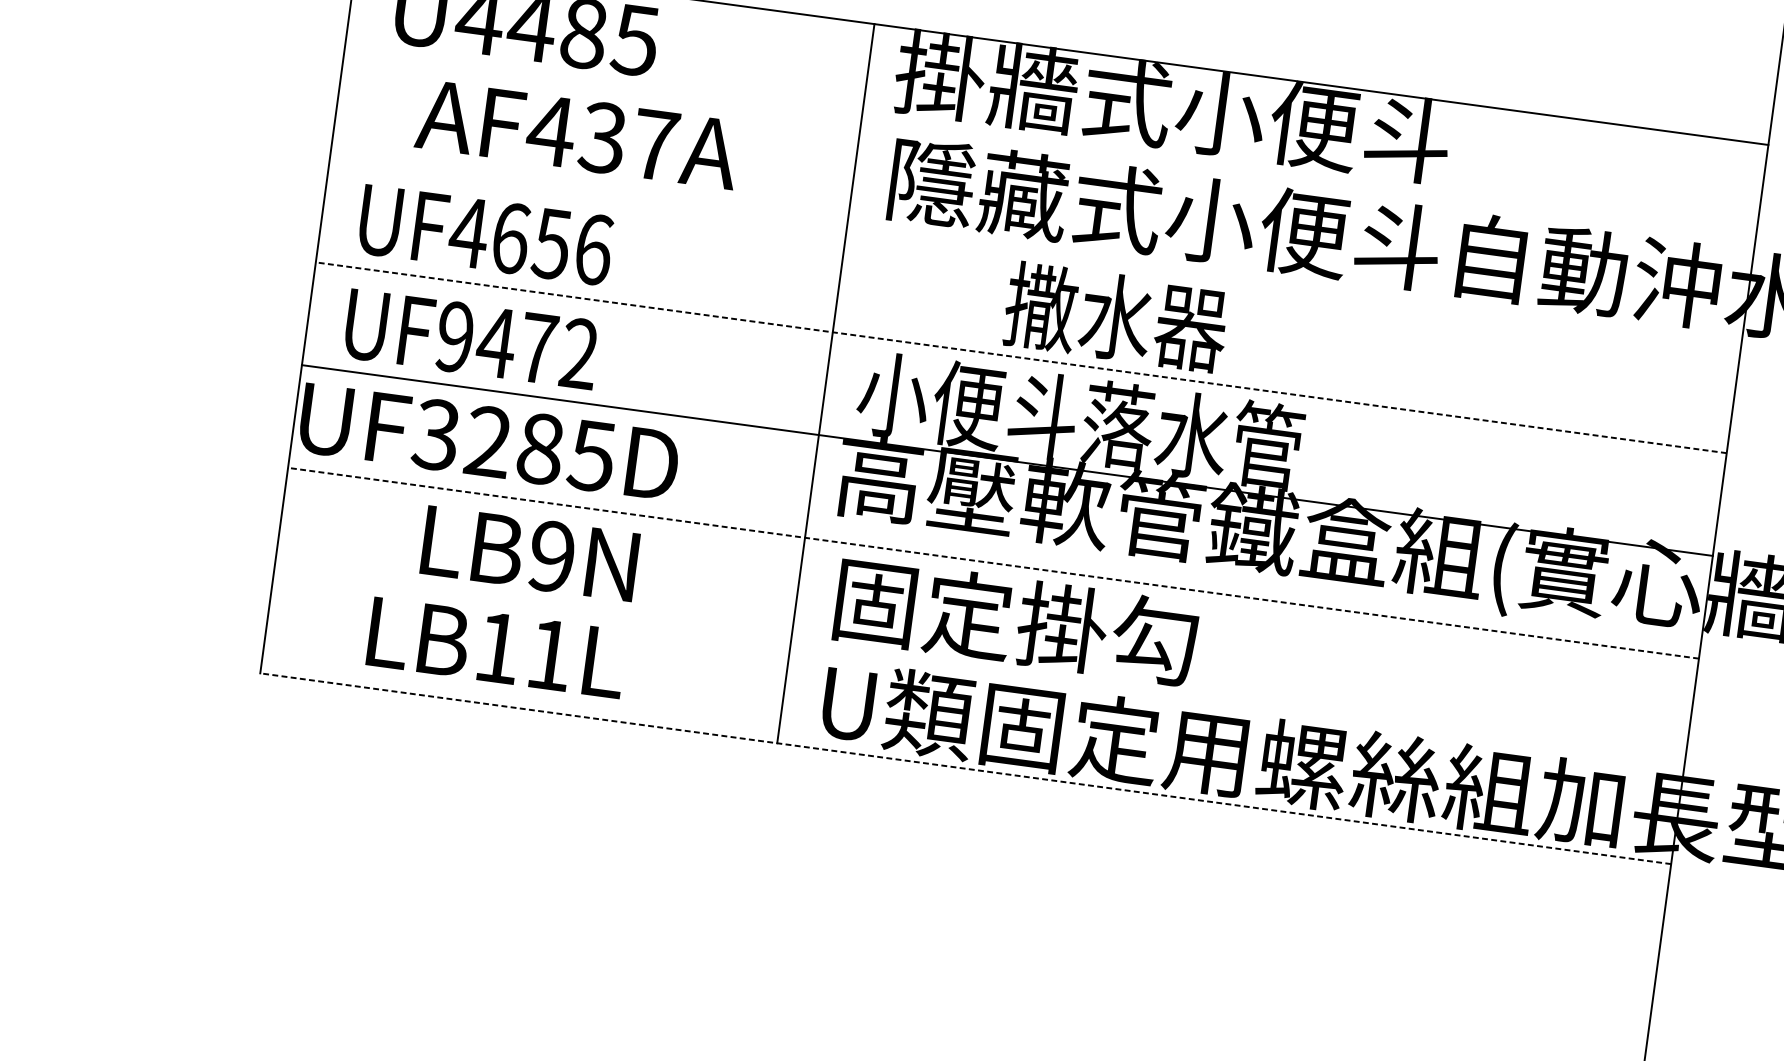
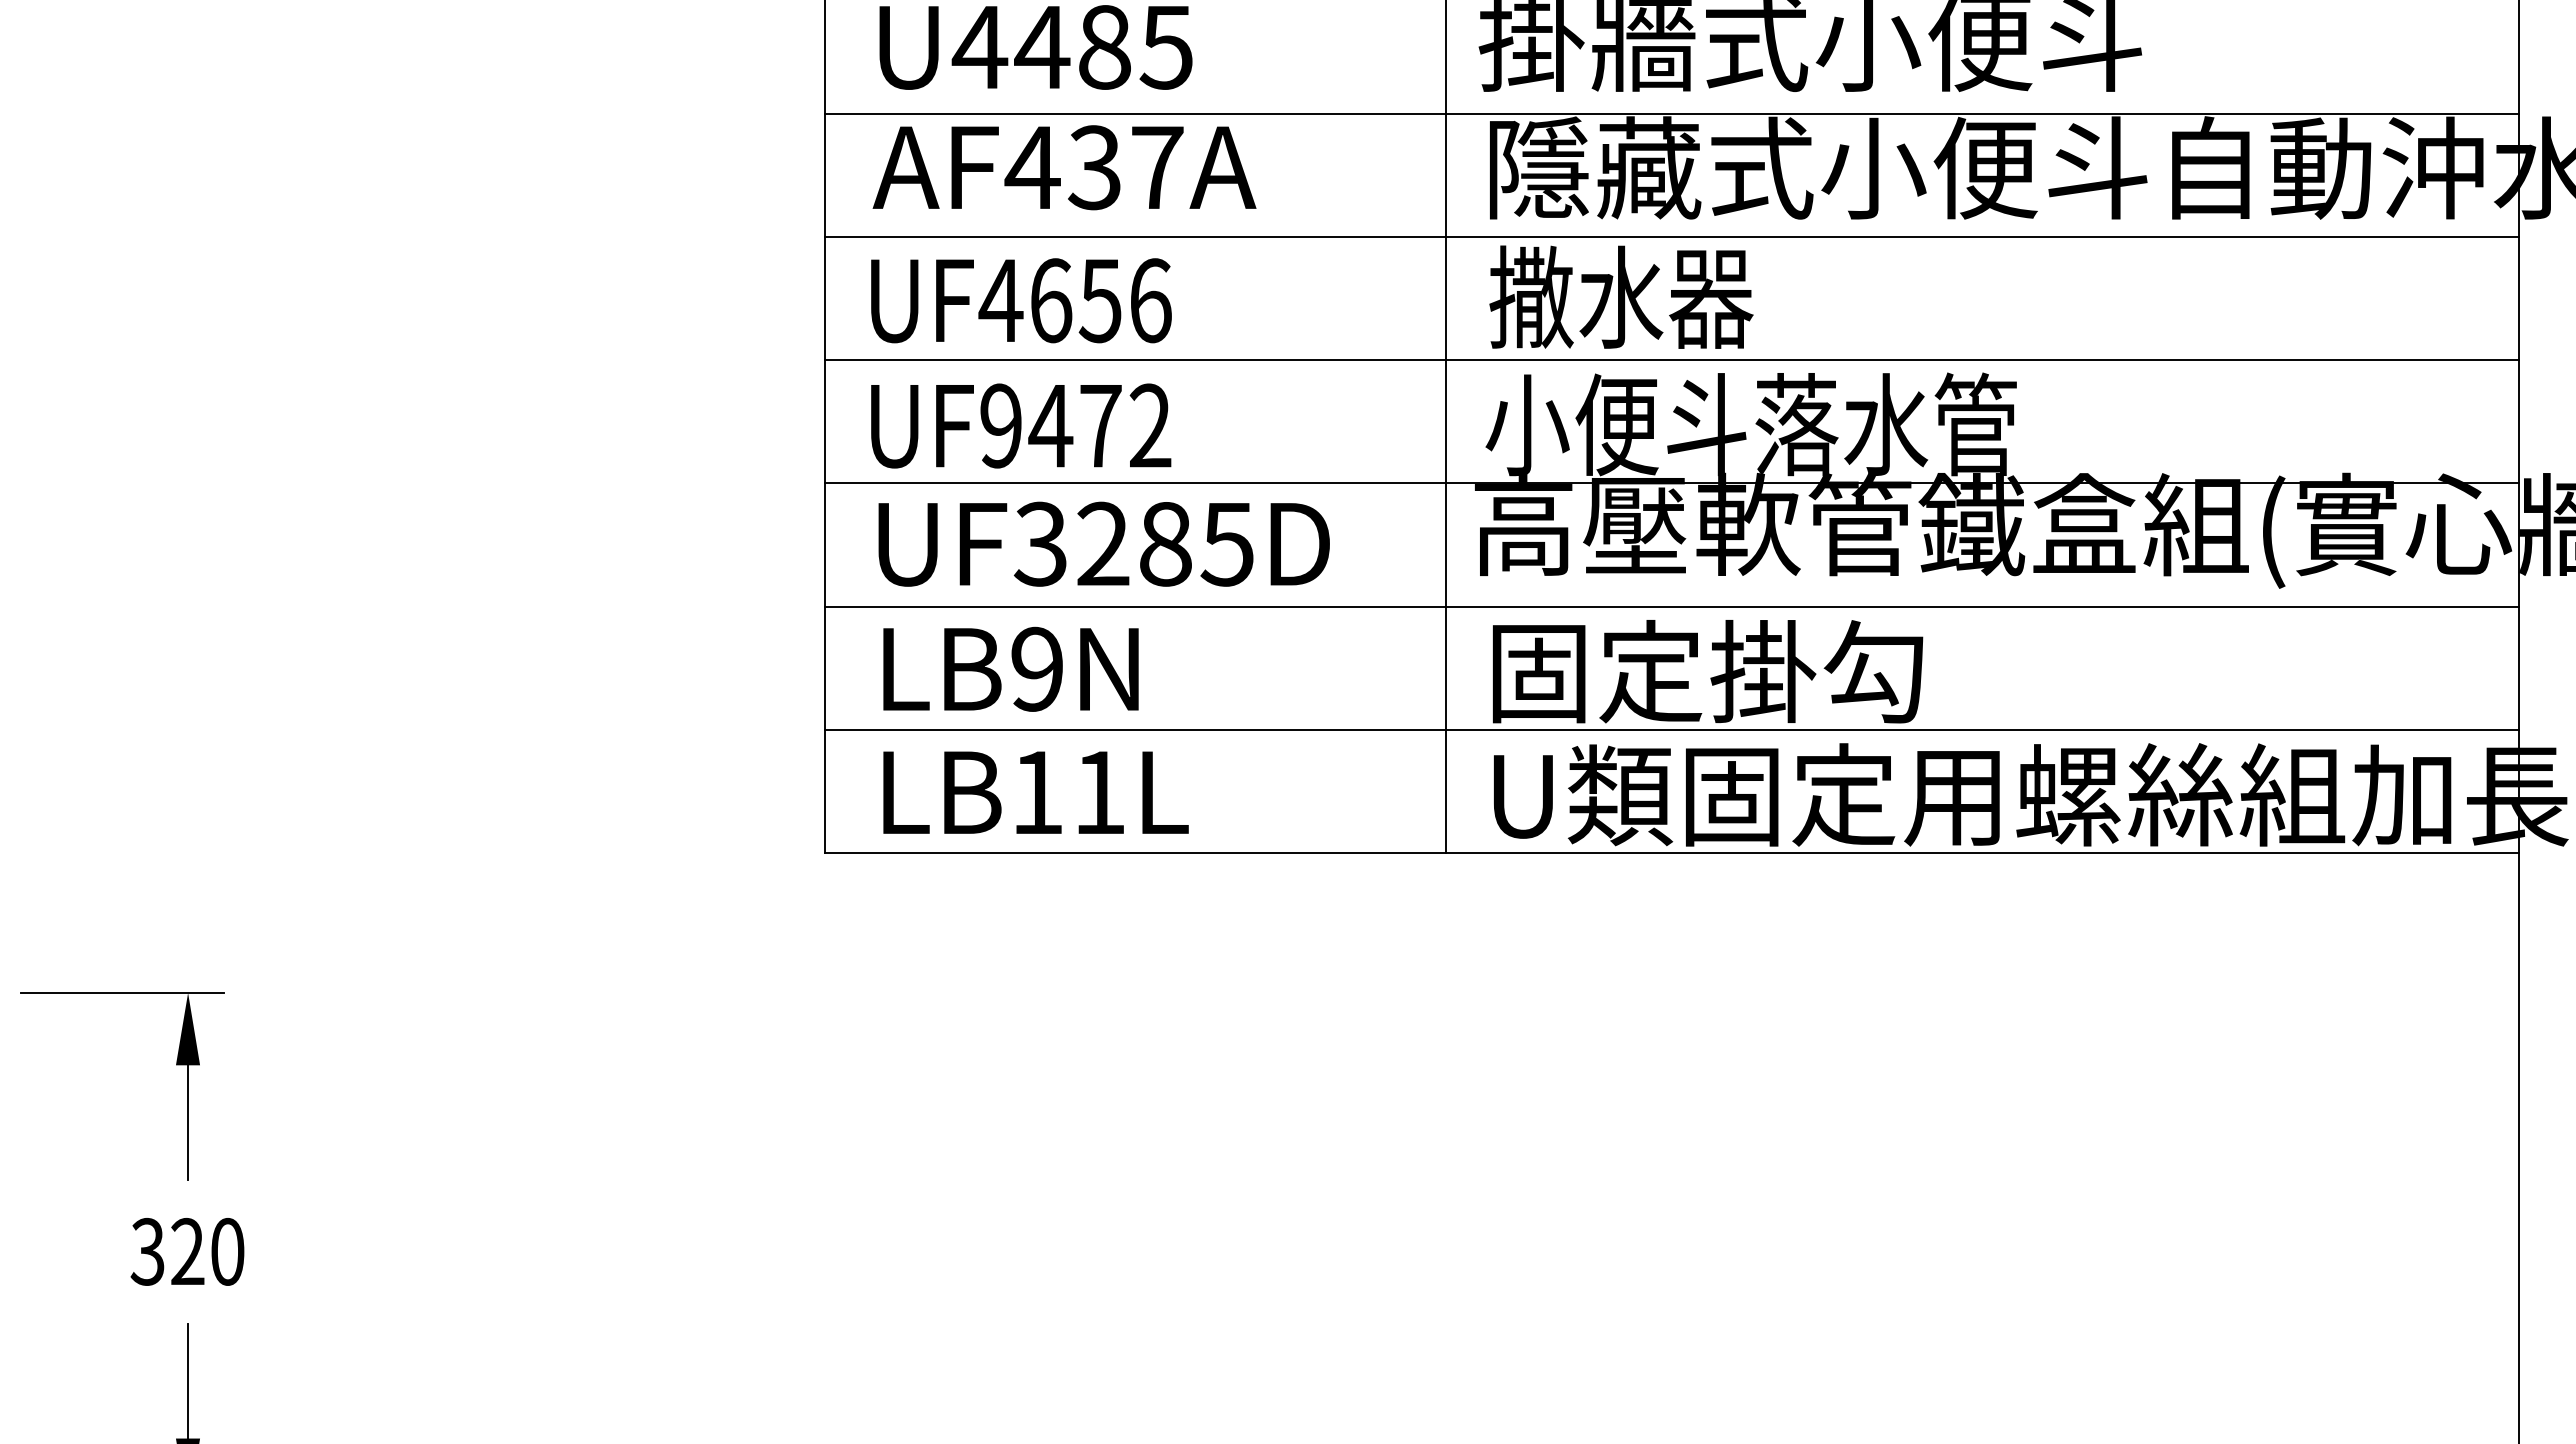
text: (577, 134) -> (1064, 167), moved
line: (1048, 152) -> (1671, 113), added
line: (1034, 254) -> (1671, 236), added
text: (1116, 316) -> (1621, 296), moved
line: (1020, 358) -> (1671, 360), dashed -> solid
text: (488, 441) -> (1103, 543), moved
text: (529, 552) -> (1010, 668), moved
line: (993, 563) -> (1671, 606), dashed -> solid
text: (496, 647) -> (1035, 792), moved
line: (979, 666) -> (1671, 730), added
line: (965, 768) -> (1671, 853), dashed -> solid

